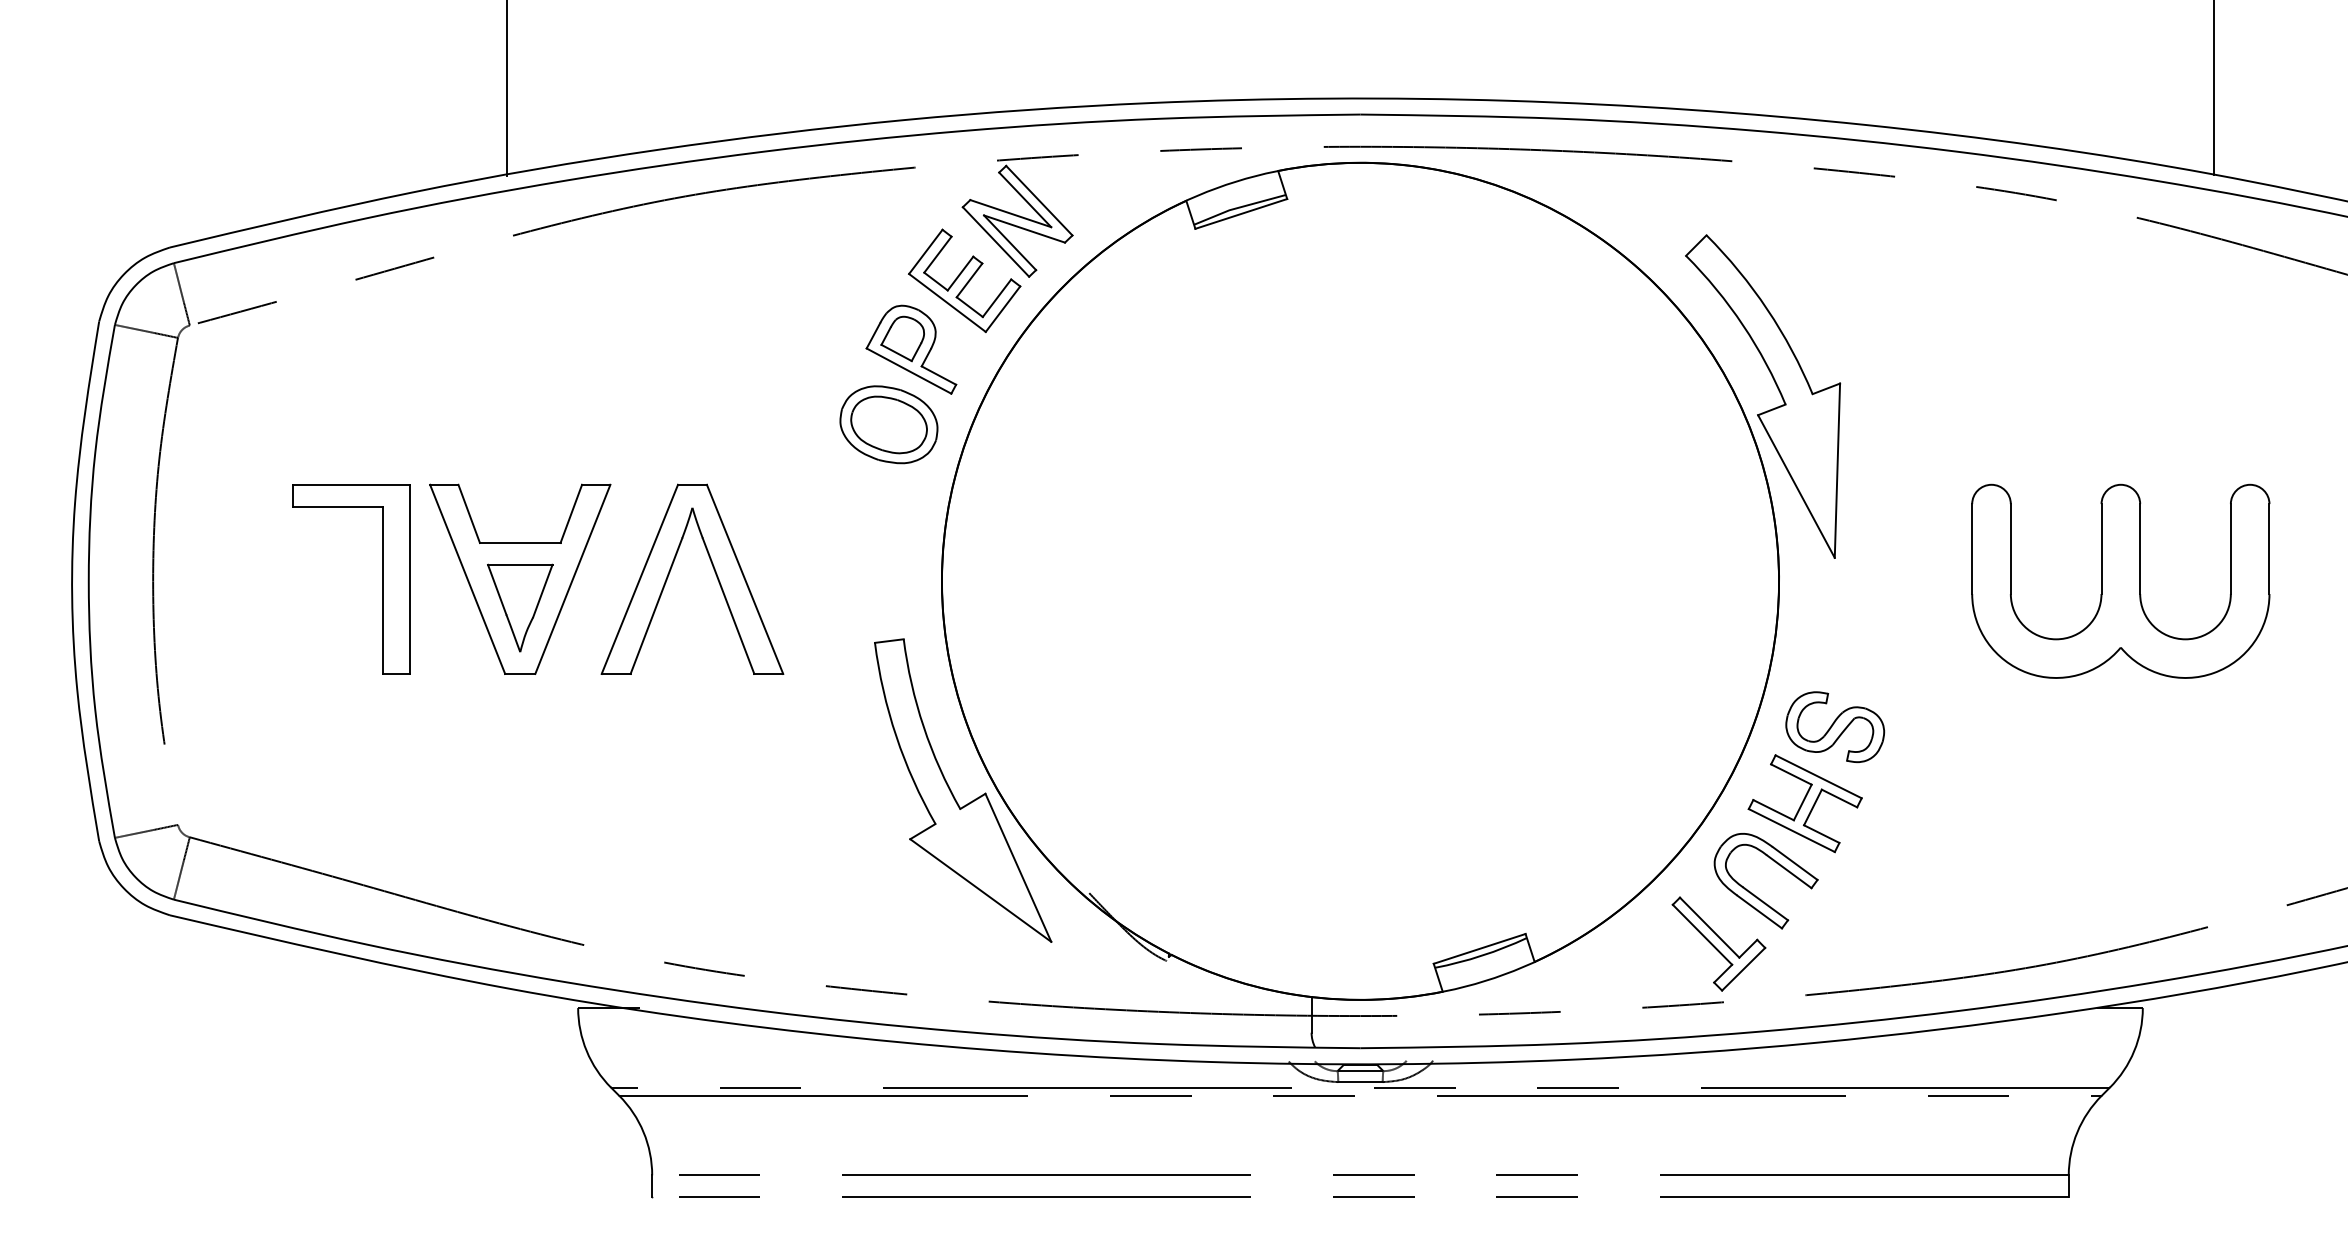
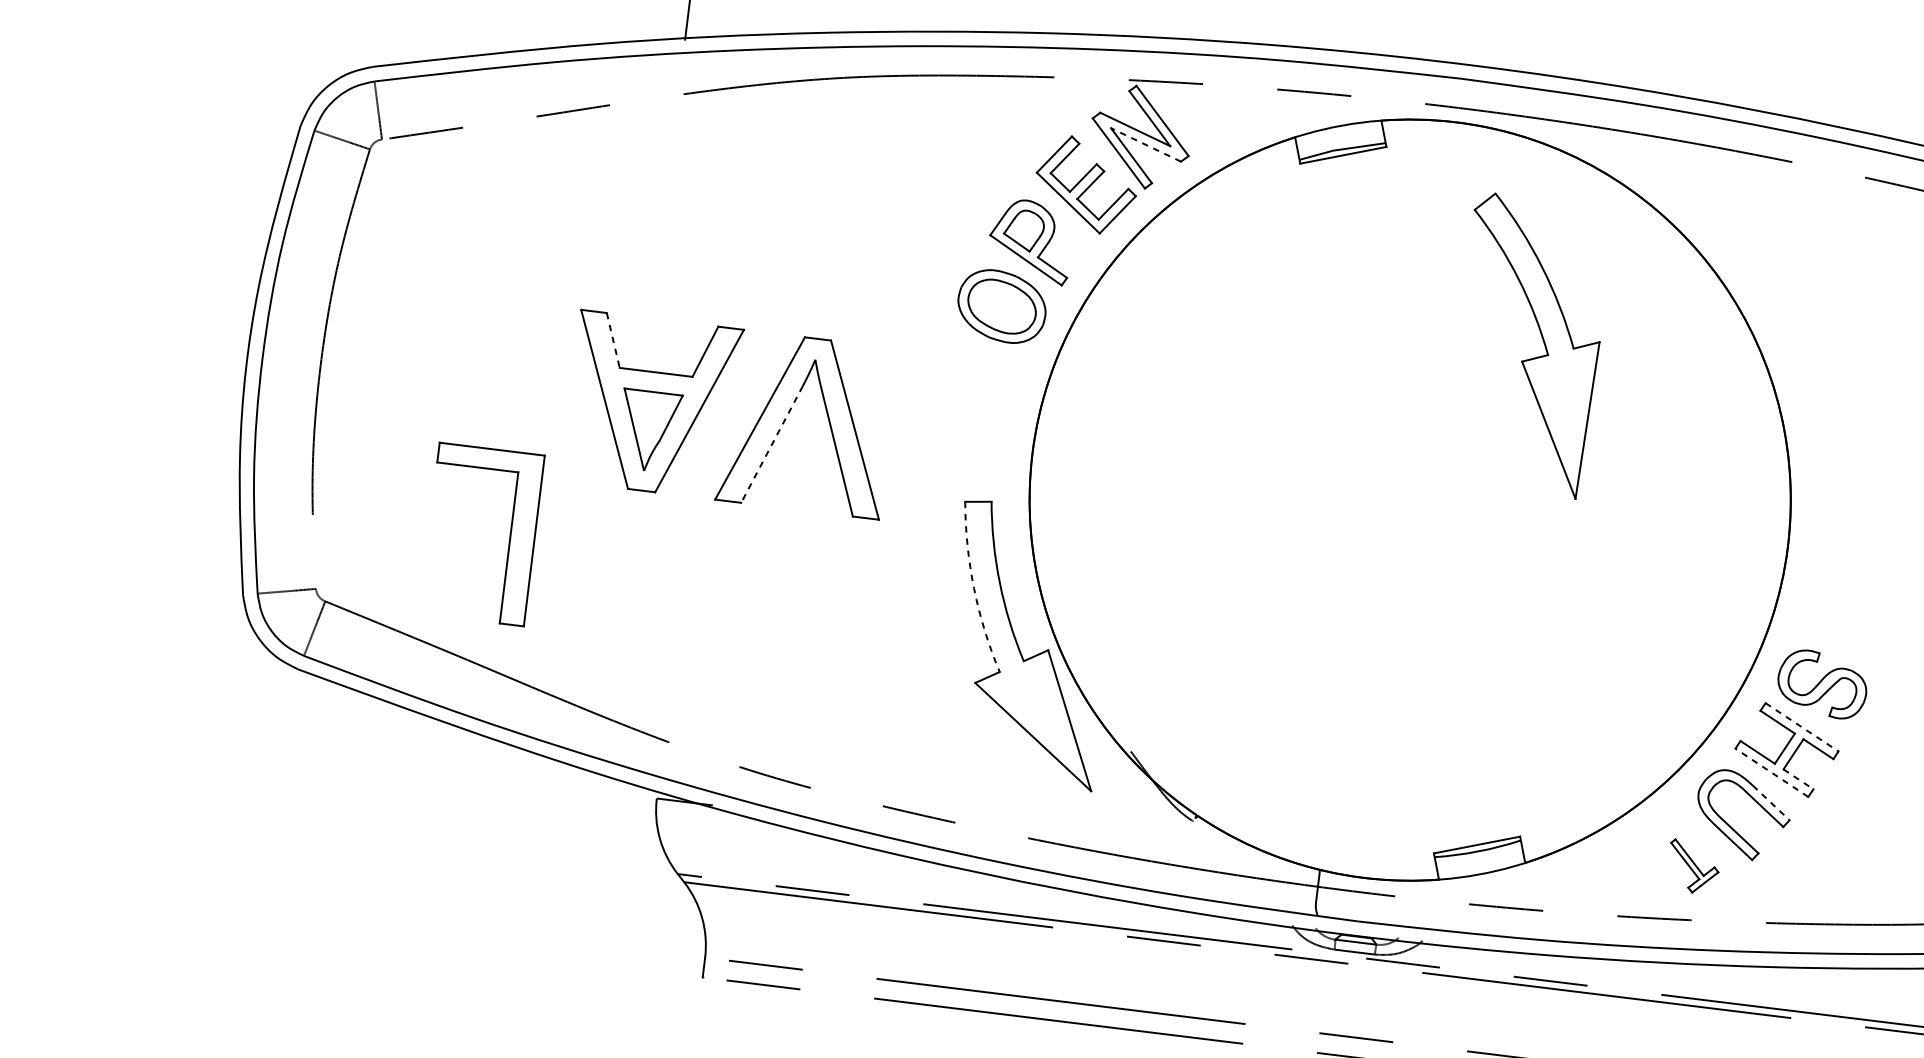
line: (1024, 229) -> (1145, 145), solid -> dashed
part: (1769, 409) -> (1533, 357), moved
line: (469, 514) -> (613, 341), solid -> dashed
part: (382, 579) -> (509, 538), moved
line: (656, 606) -> (772, 444), solid -> dashed
arc: (896, 736) -> (974, 588), solid -> dashed
line: (1819, 777) -> (1802, 728), solid -> dashed
line: (1791, 830) -> (1771, 772), solid -> dashed
line: (1821, 834) -> (1798, 779), solid -> dashed
line: (1795, 863) -> (1771, 802), solid -> dashed
part: (1718, 943) -> (1693, 866), size x0.6

